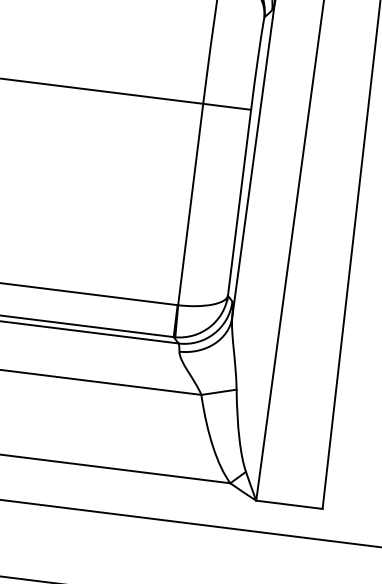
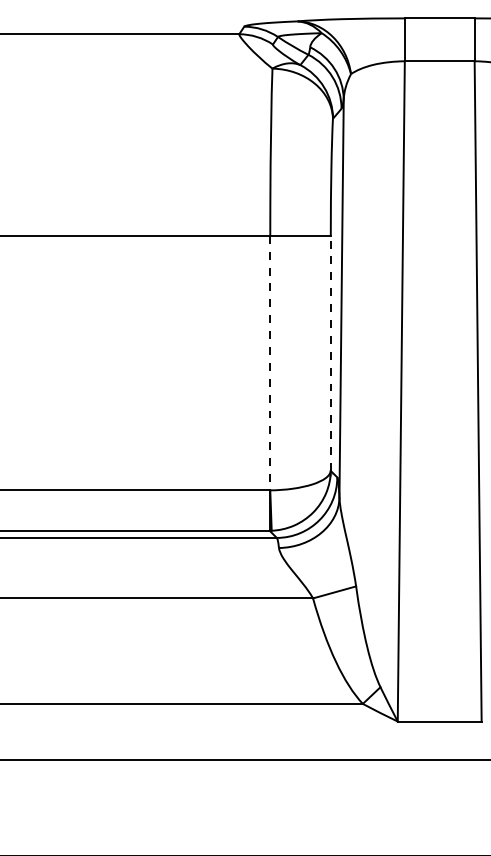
line: (239, 202) -> (330, 353), solid -> dashed
line: (190, 204) -> (270, 363), solid -> dashed

